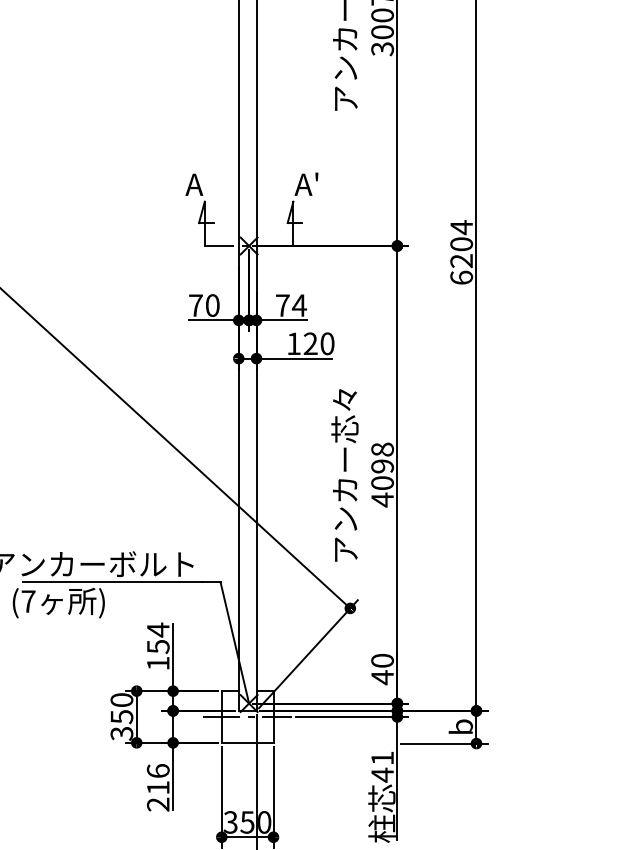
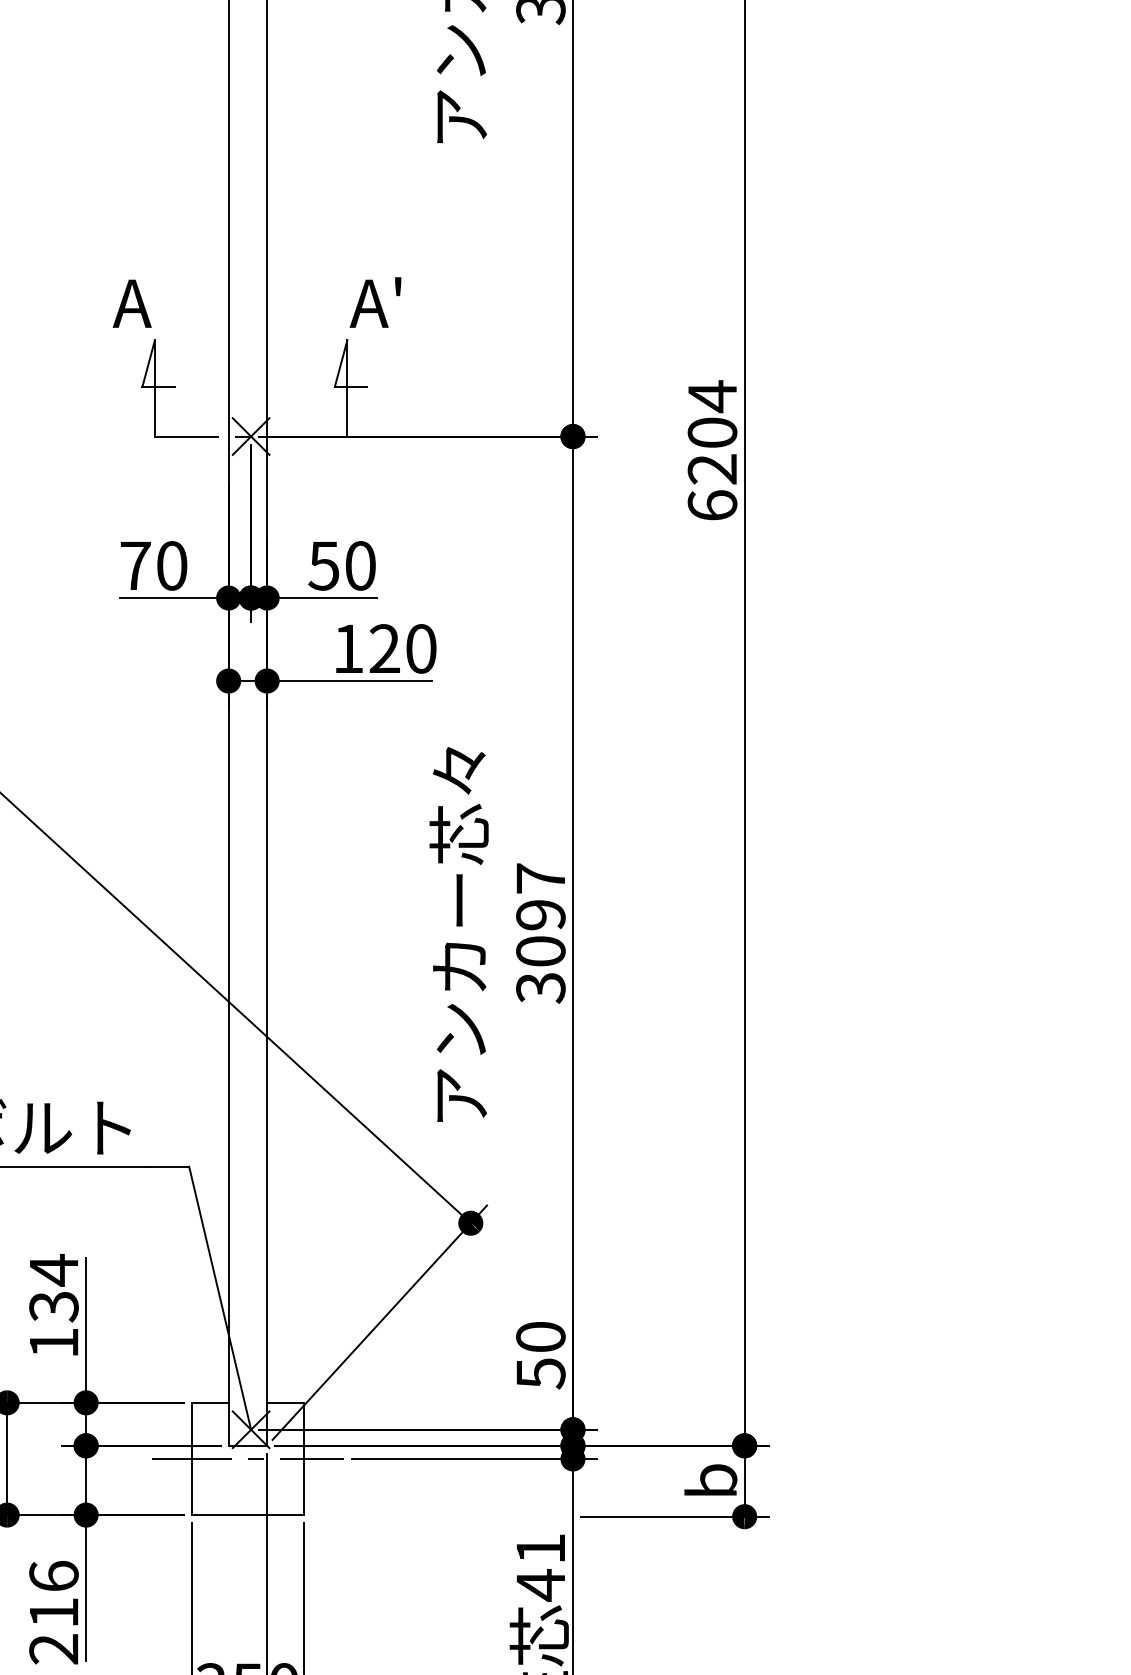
text: (291, 305) -> (343, 565), 74 -> 50
text: (382, 474) -> (540, 932), 4098 -> 3097
text: (157, 646) -> (52, 1305), 154 -> 134
text: (382, 677) -> (540, 1373), 40 -> 50

